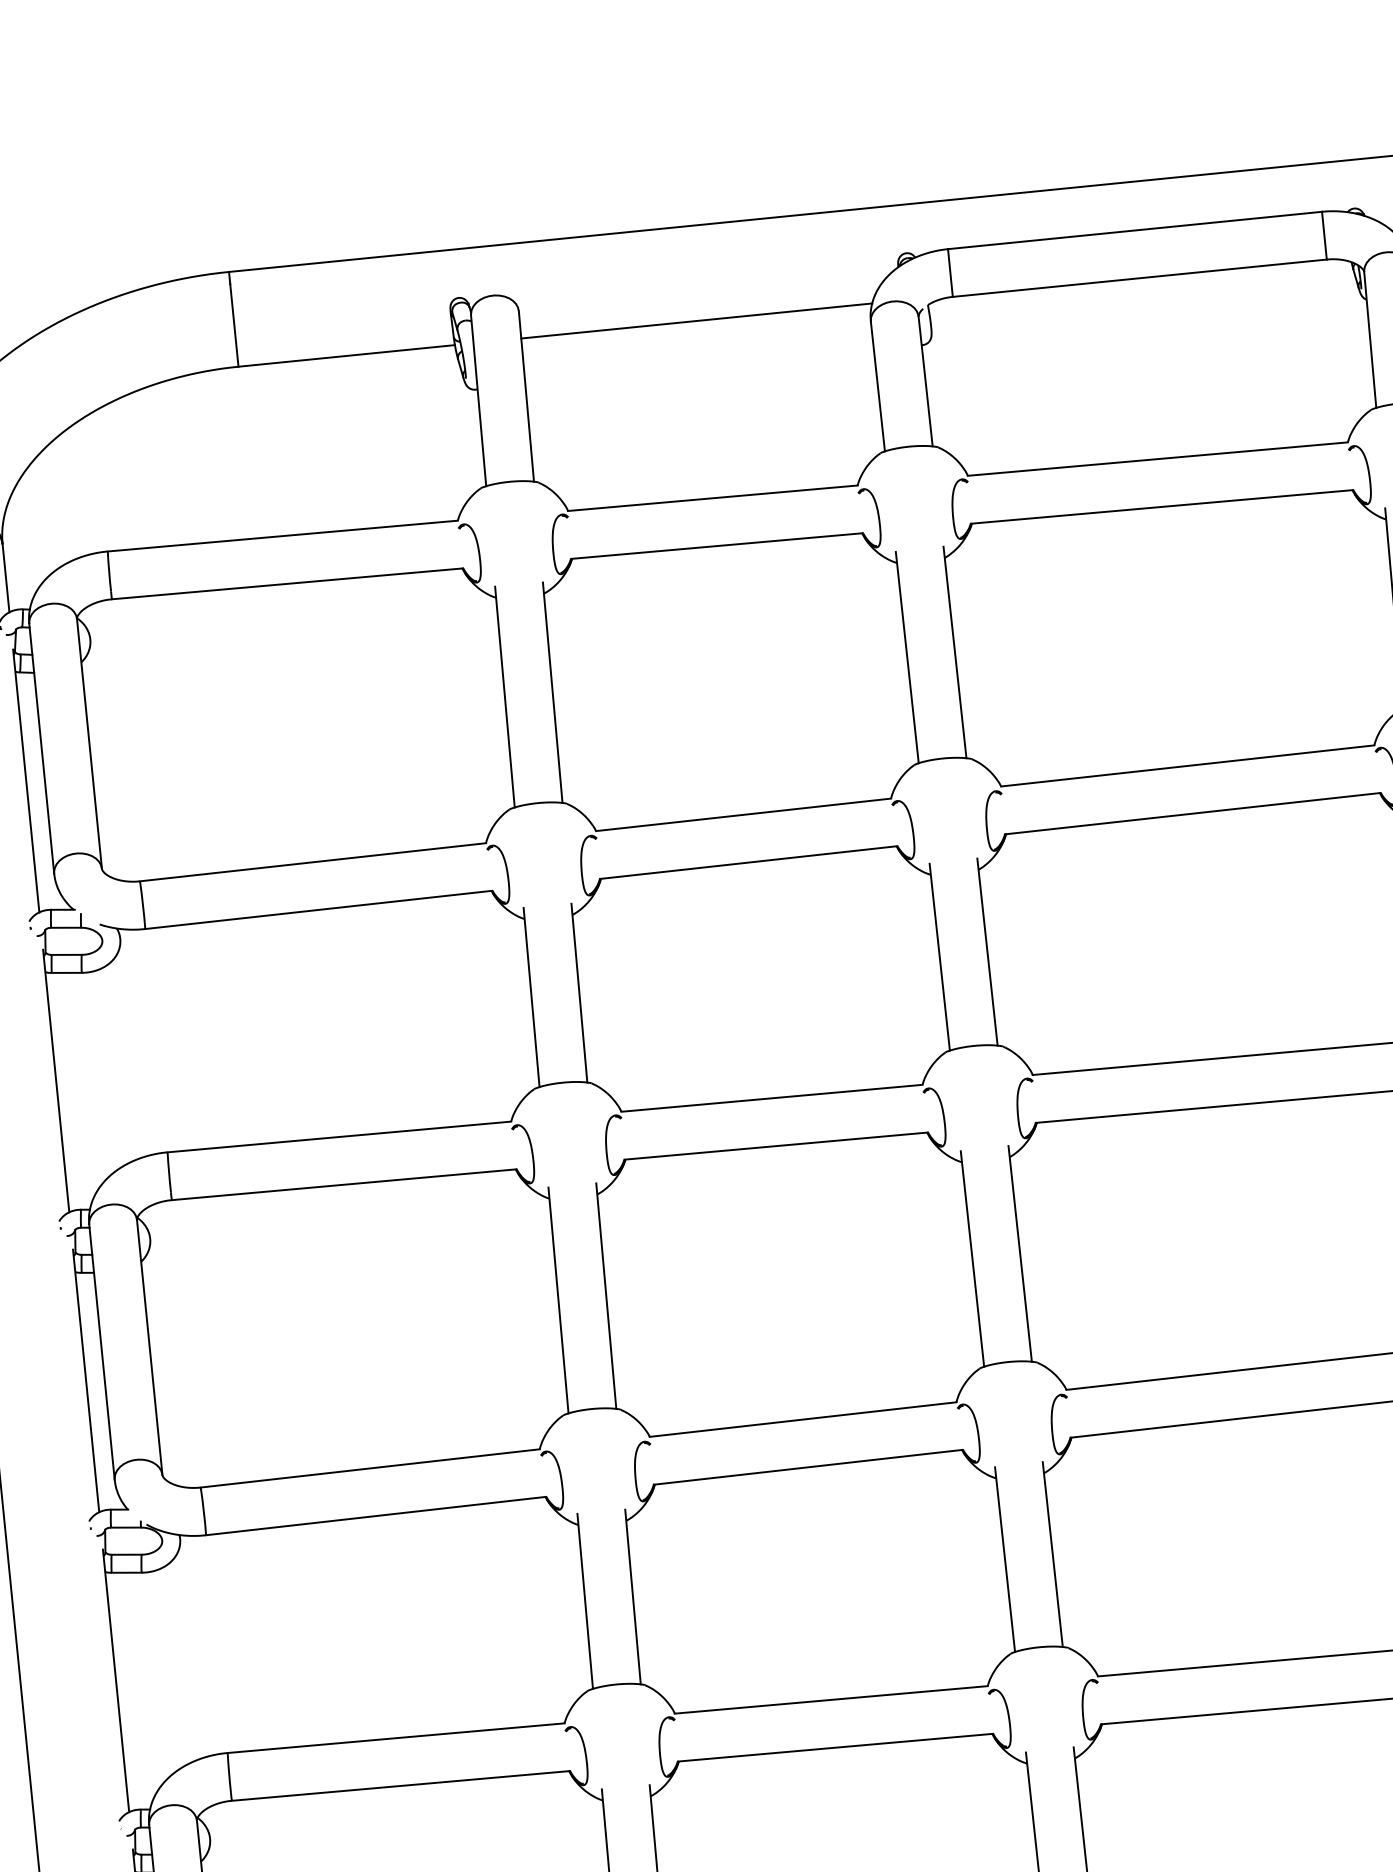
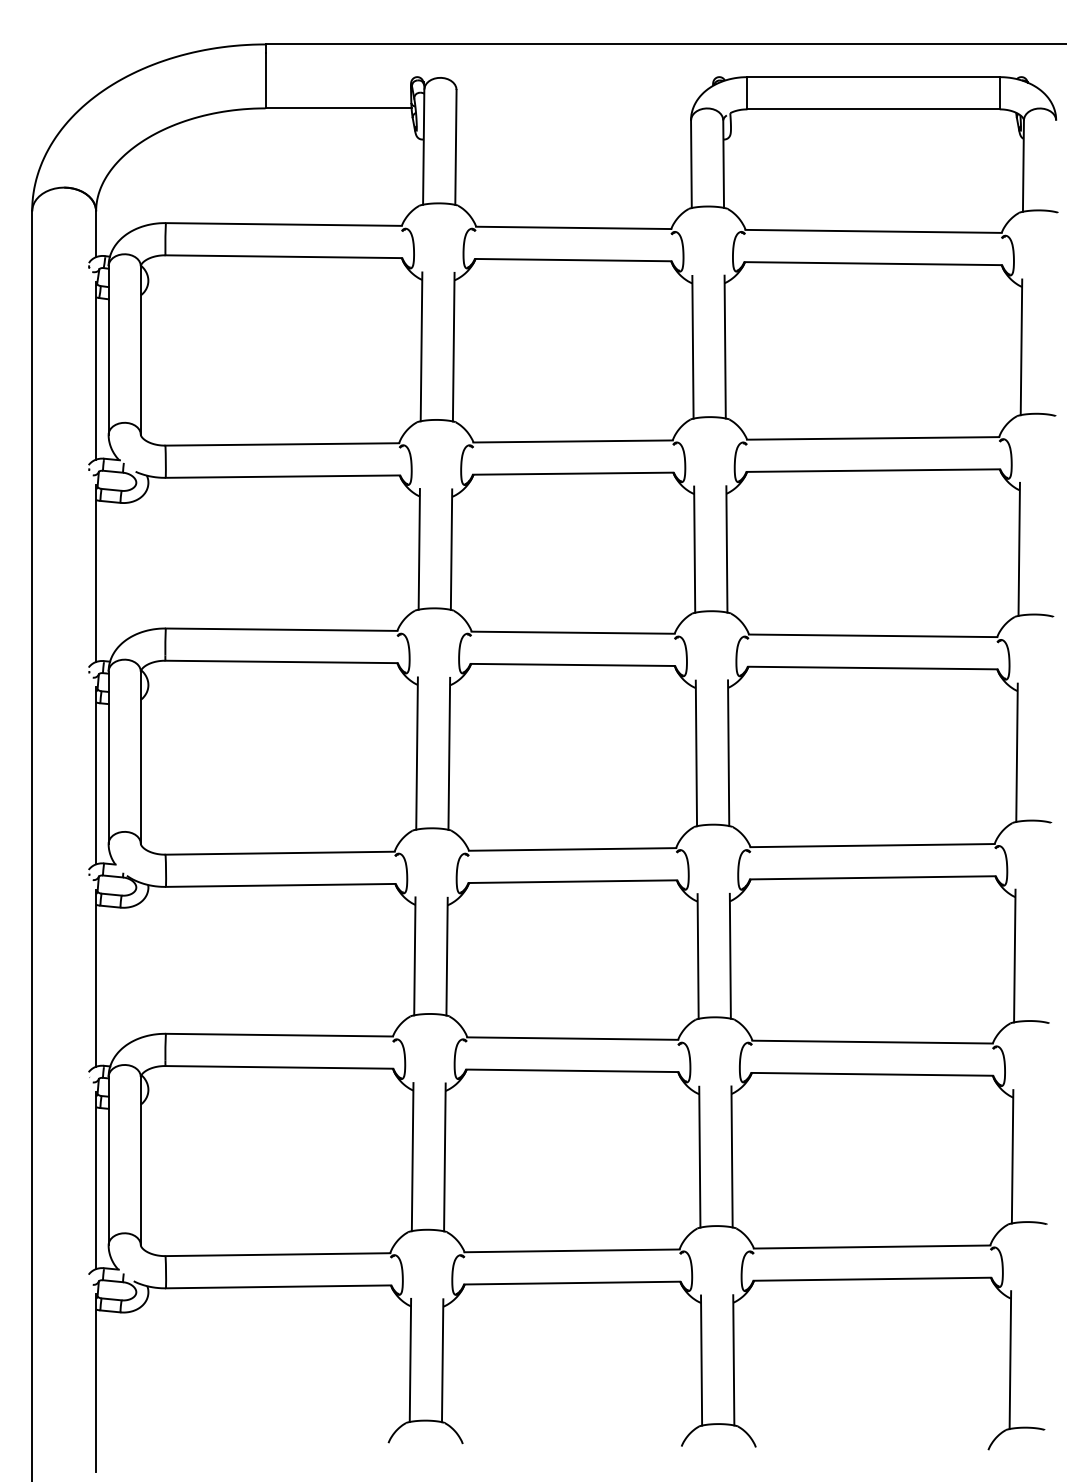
line: (696, 321) -> (574, 108), removed

